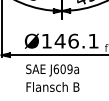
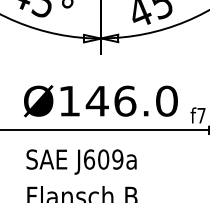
text: (93, 40) -> (166, 99), Ø146.1 -> Ø146.0

